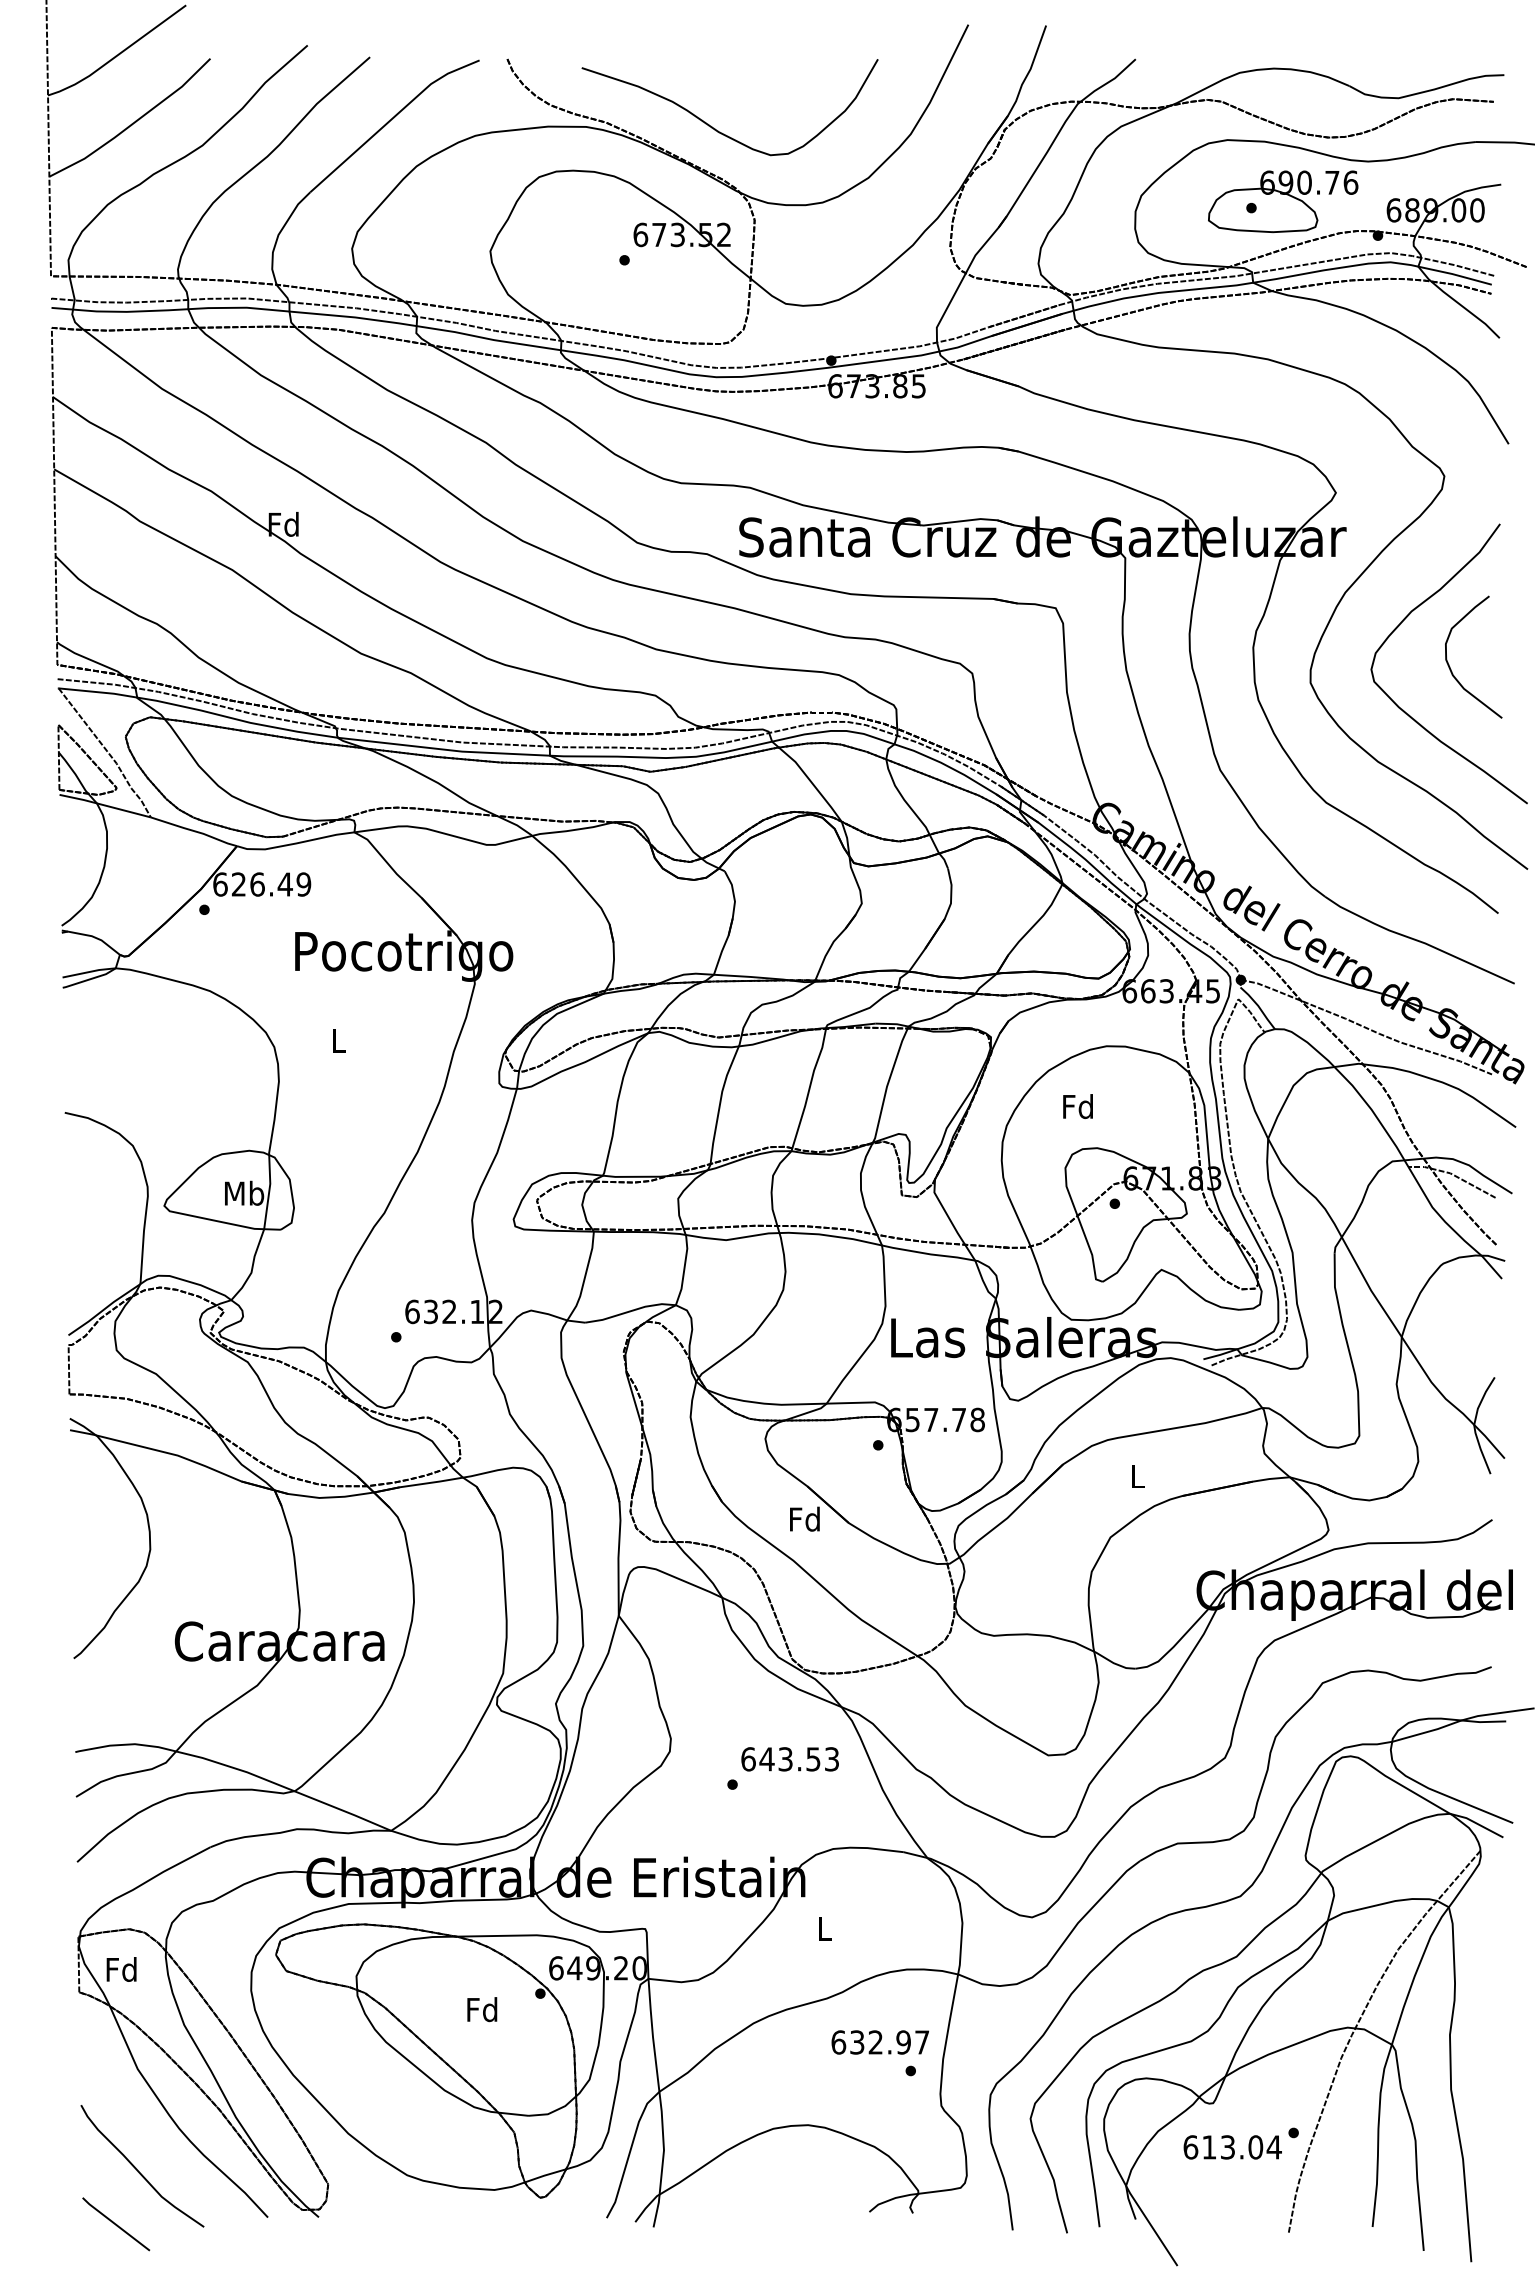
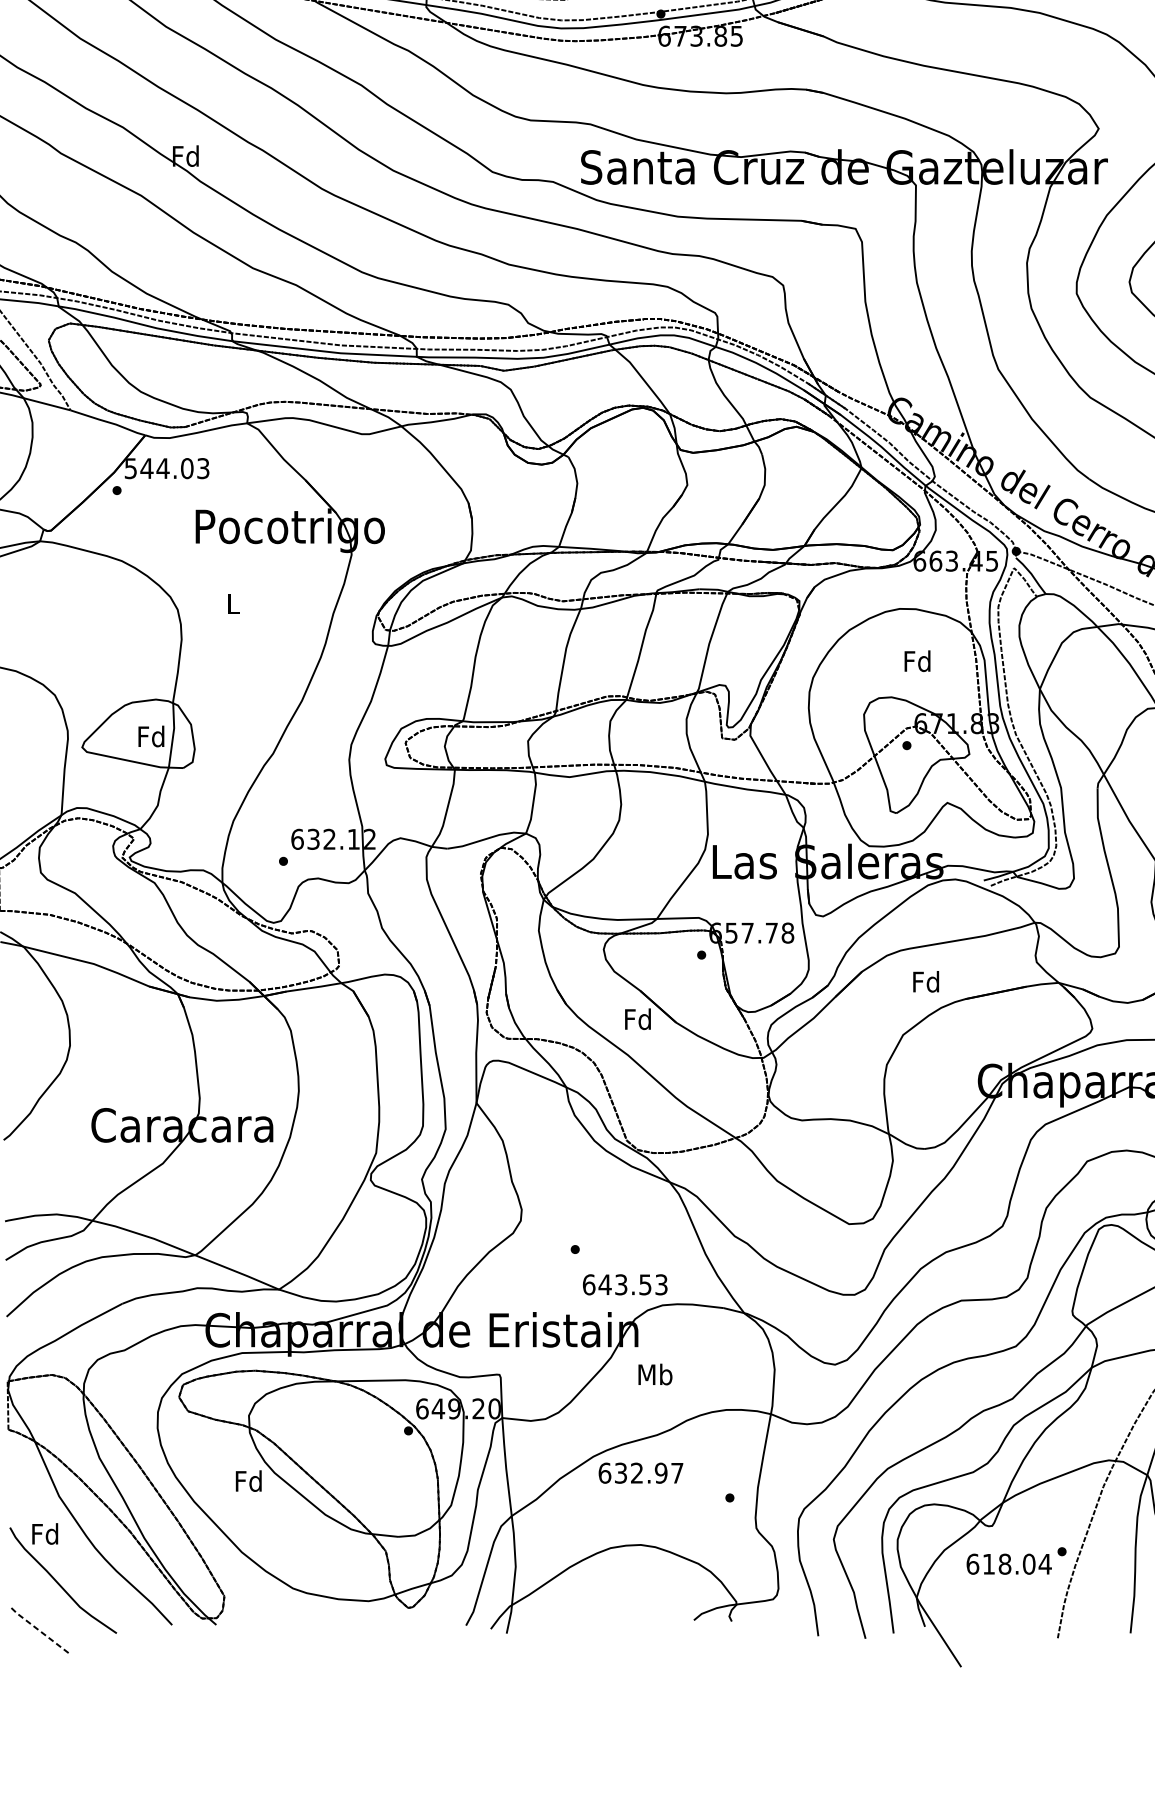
text: (262, 884) -> (167, 468), 626.49 -> 544.03
text: (1077, 1106) -> (917, 661), moved
text: (244, 1192) -> (151, 735), Mb -> Fd
text: (1136, 1475) -> (925, 981), L -> Fd
text: (789, 1759) -> (624, 1284), moved
text: (824, 1928) -> (655, 1374), L -> Mb
text: (121, 1969) -> (45, 1533), moved
text: (482, 2009) -> (248, 1481), moved
text: (879, 2042) -> (640, 1473), moved
text: (1227, 2147) -> (1004, 1564), 613.04 -> 618.04
line: (115, 2224) -> (39, 1631), solid -> dashed

